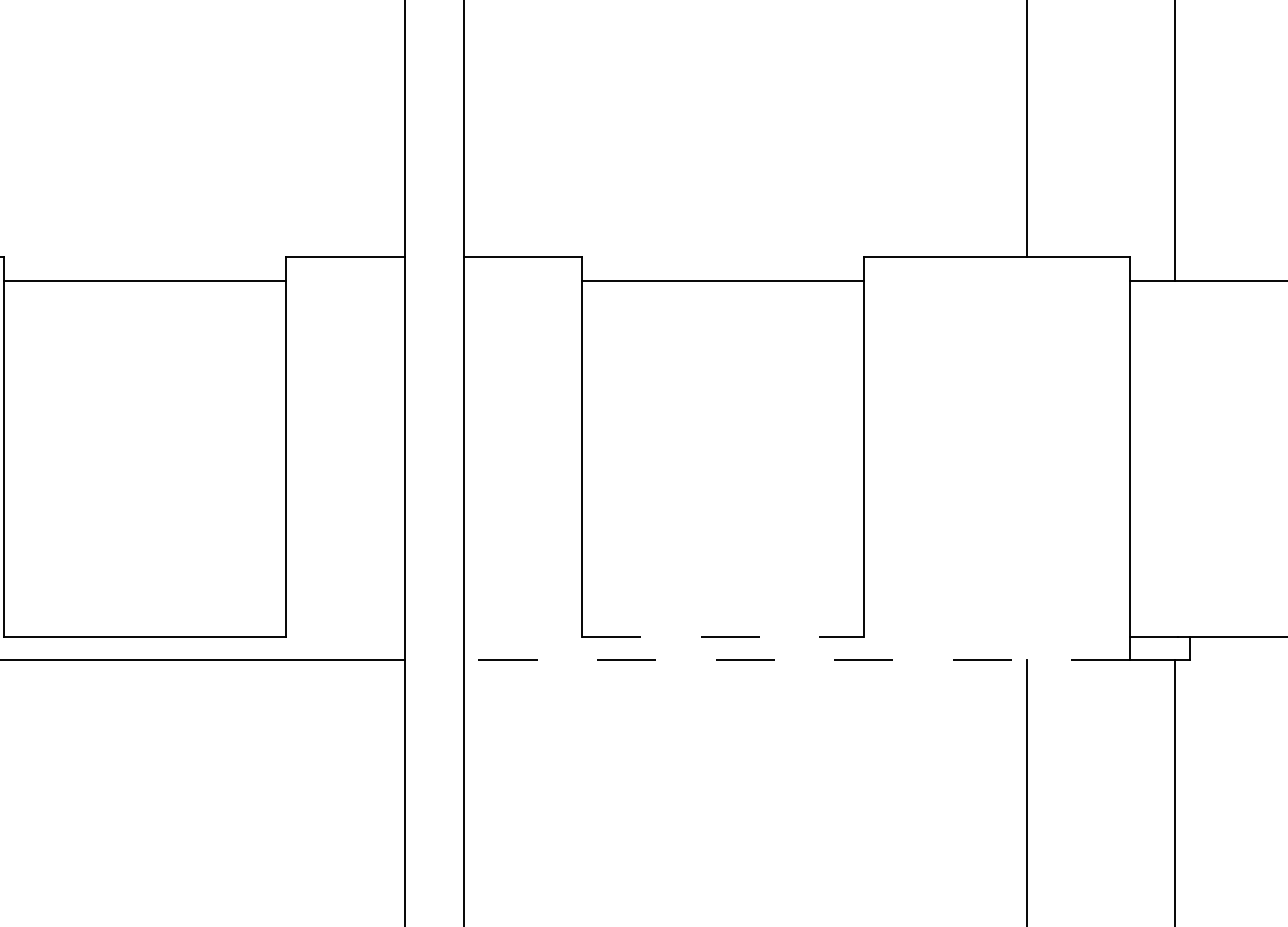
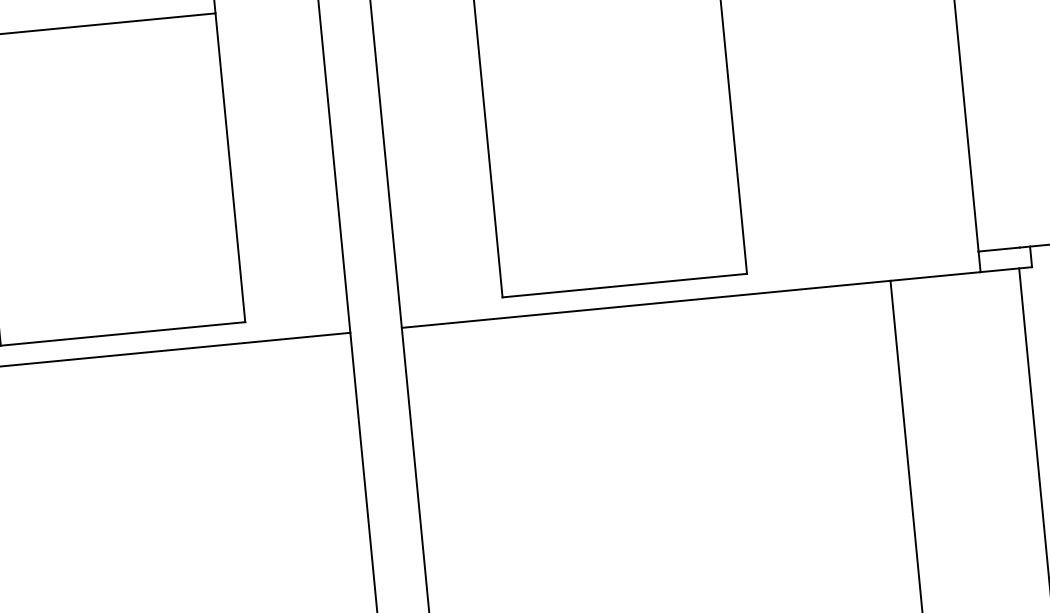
line: (722, 636) -> (624, 285), dashed -> solid
line: (796, 660) -> (690, 300), dashed -> solid

